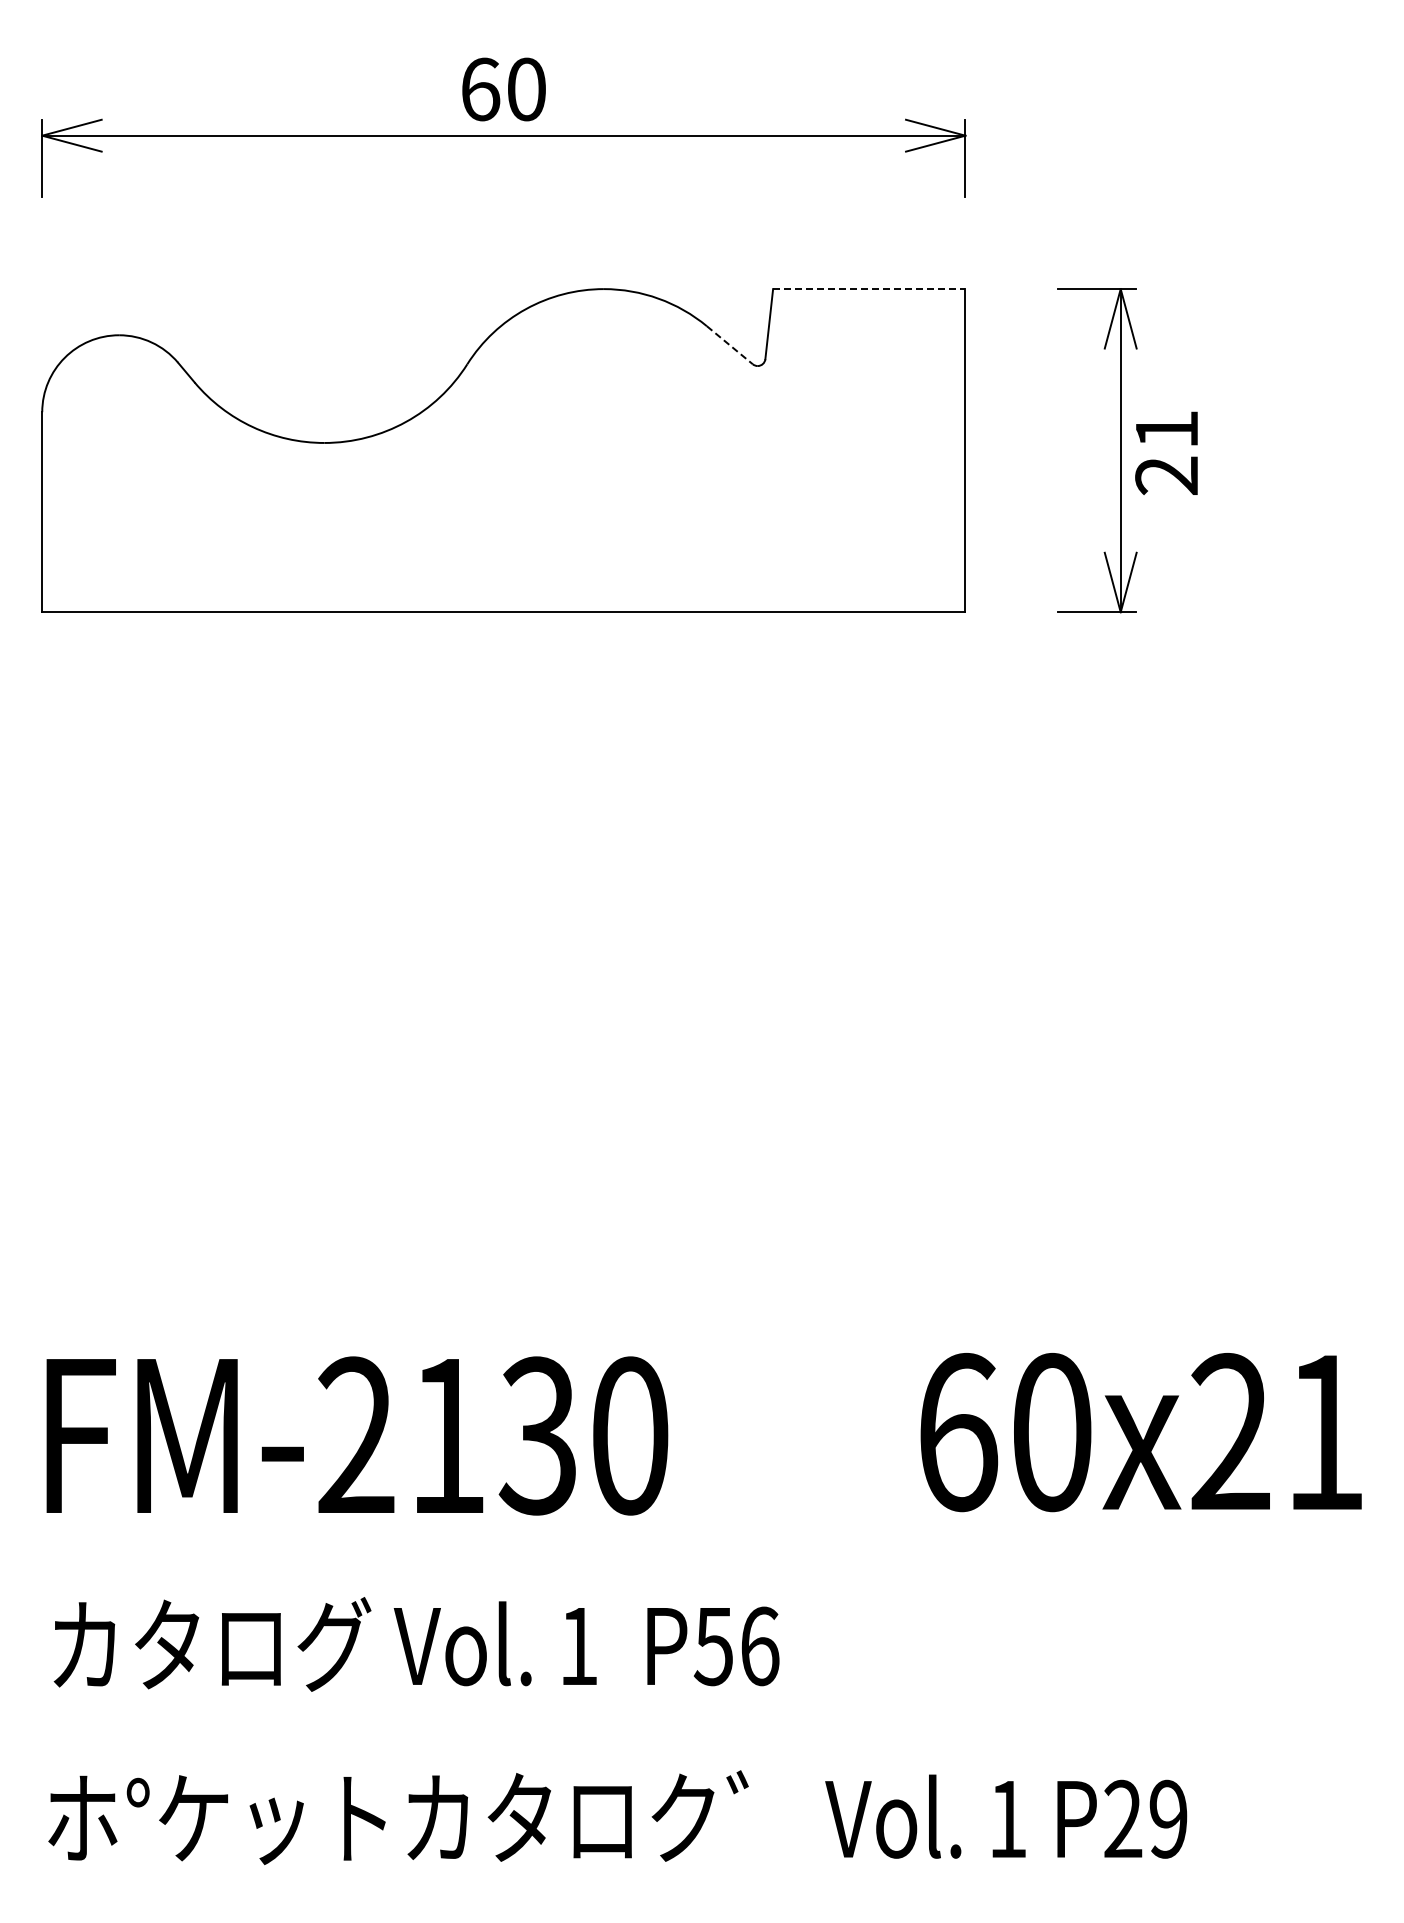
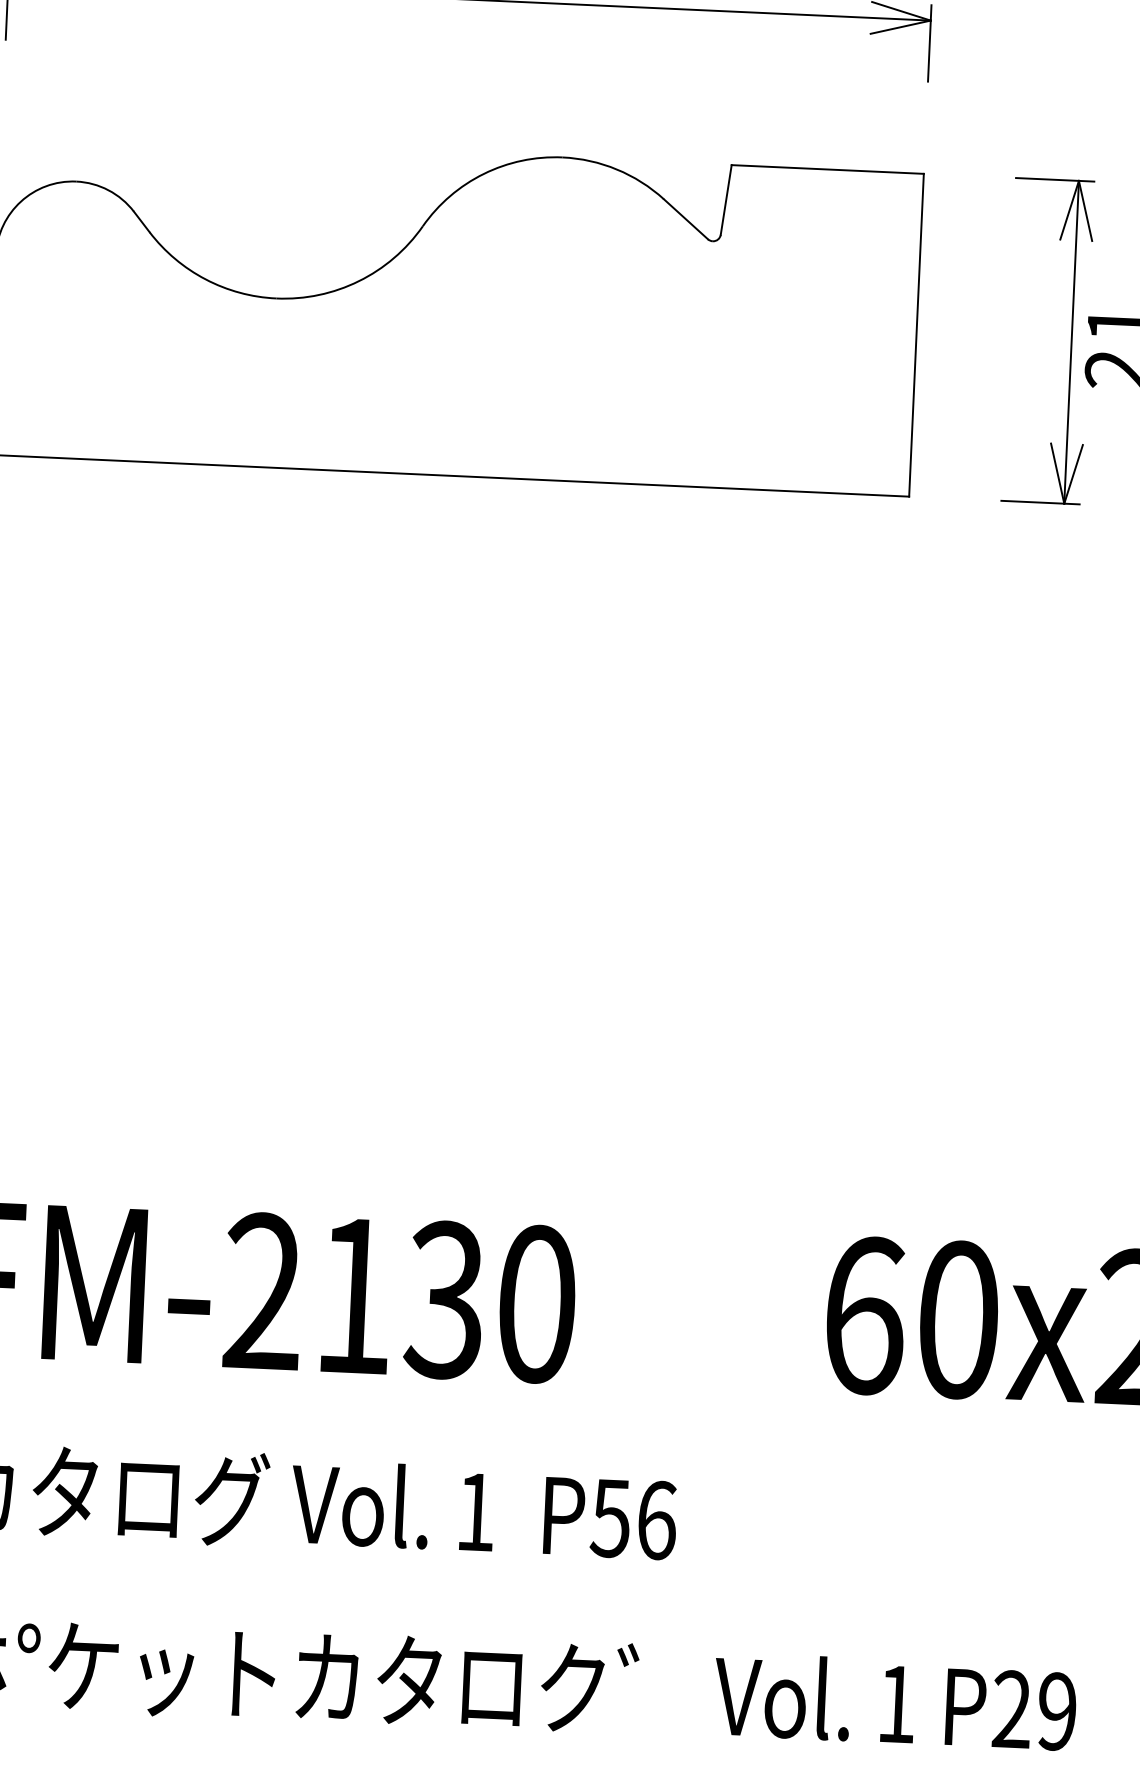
line: (869, 289) -> (827, 169), dashed -> solid
line: (729, 345) -> (685, 219), dashed -> solid

